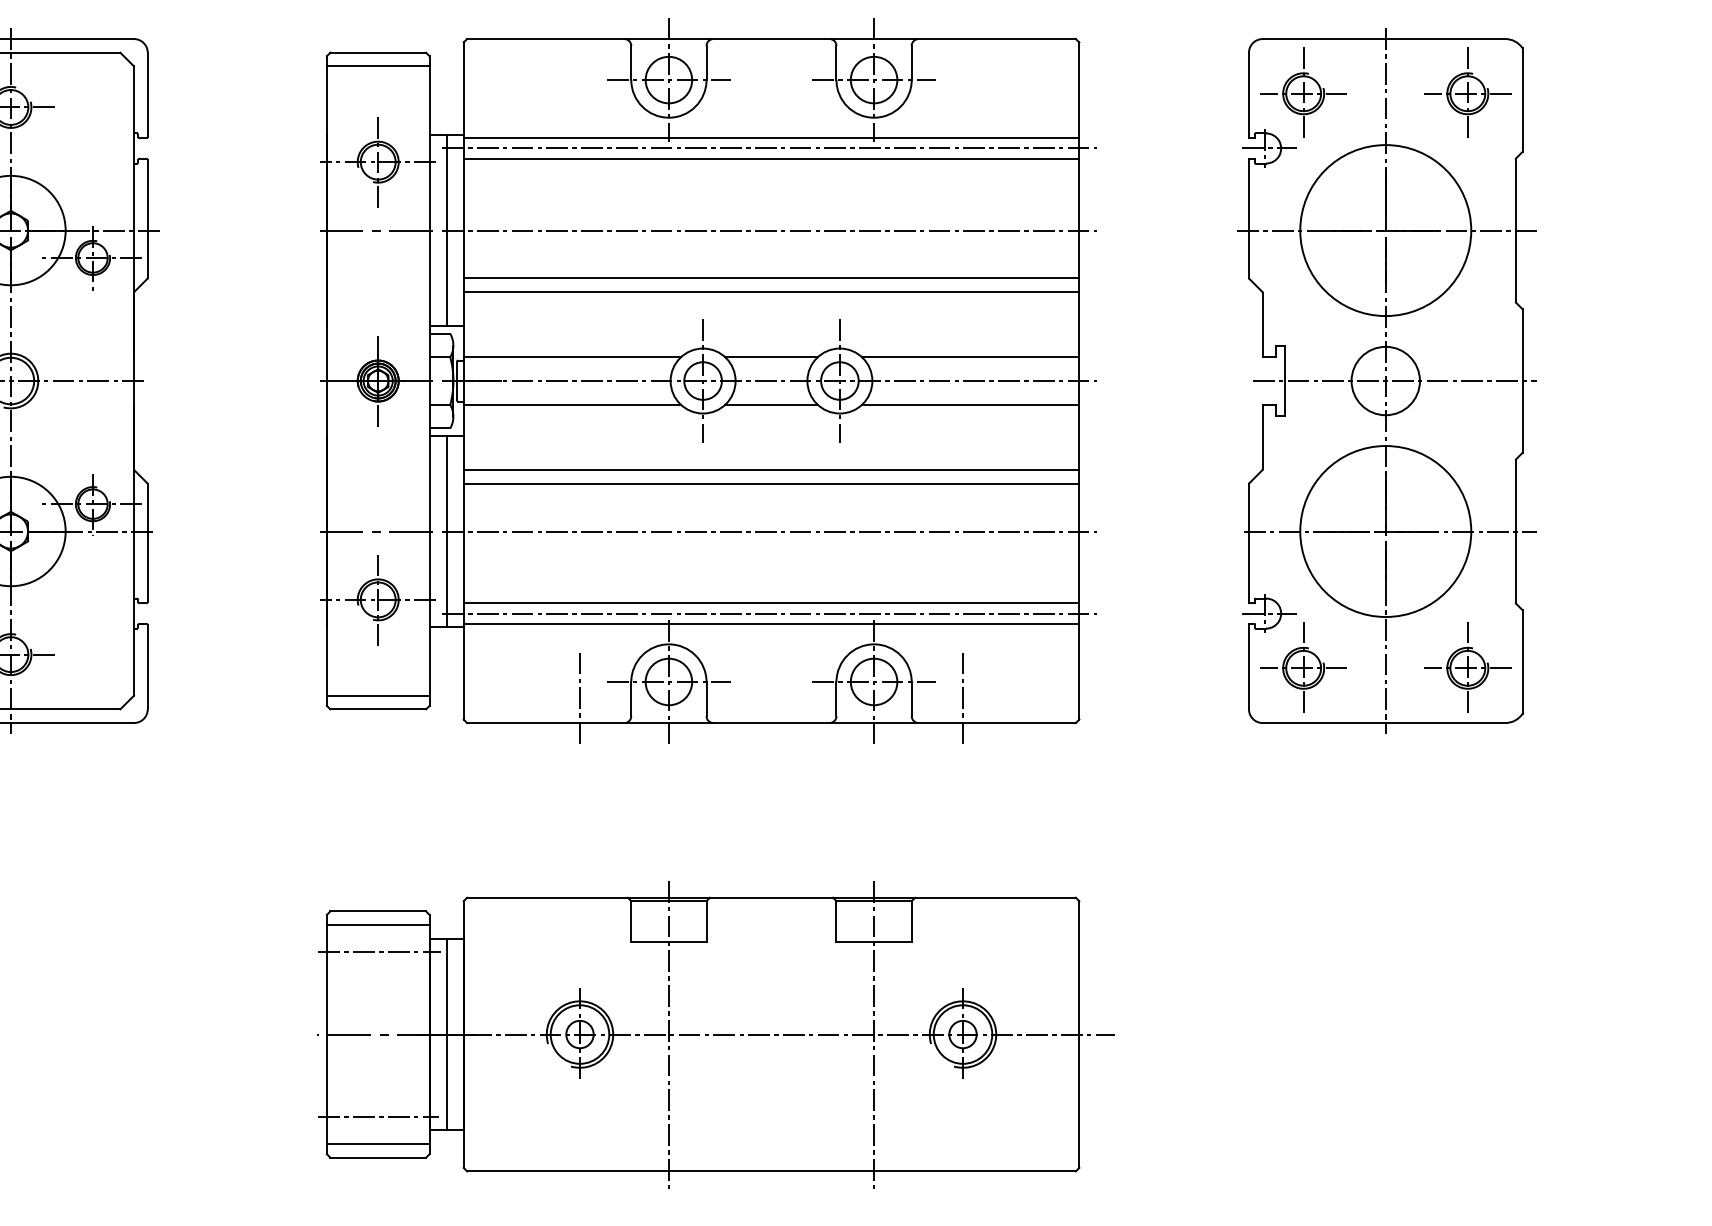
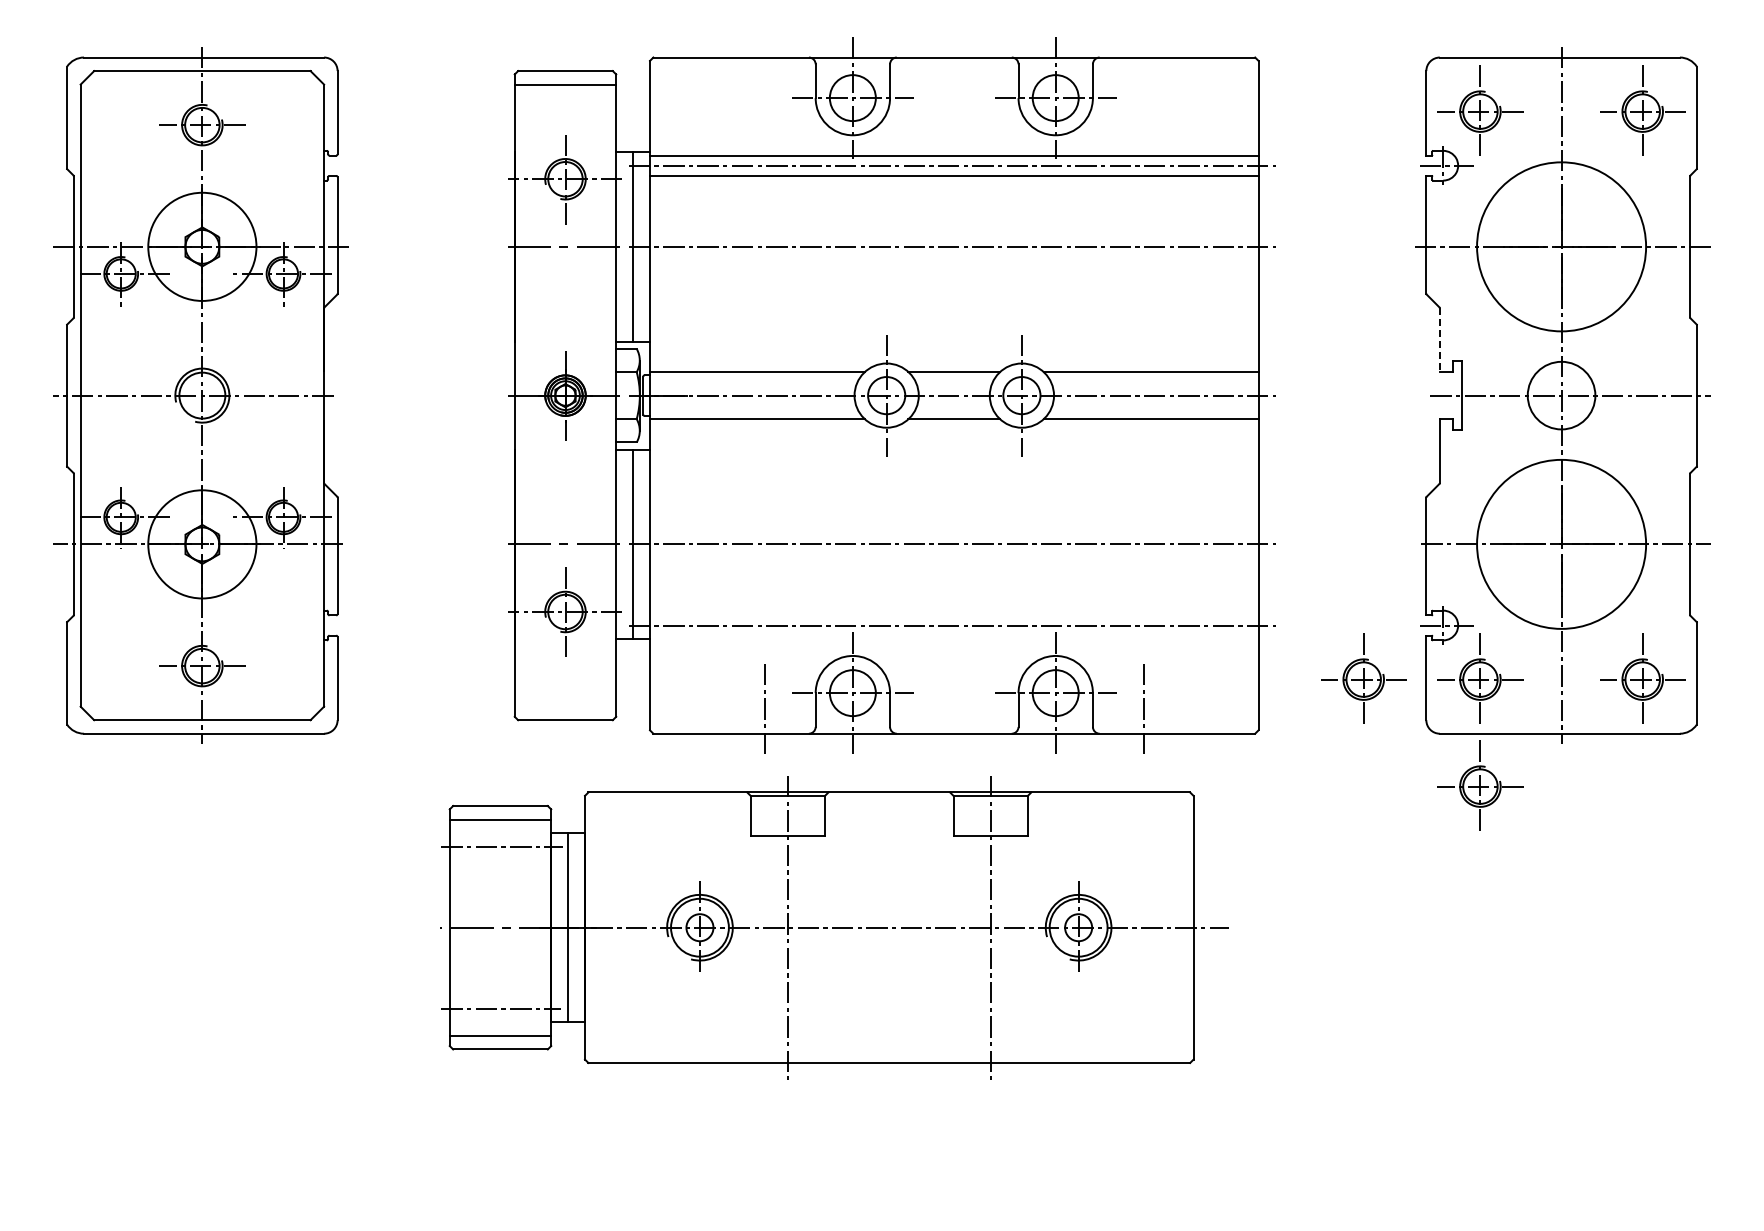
line: (771, 278) -> (954, 294), removed
line: (771, 291) -> (954, 307), removed
line: (1262, 325) -> (1439, 340), solid -> dashed
line: (771, 469) -> (954, 483), removed
line: (771, 484) -> (954, 497), removed
line: (771, 603) -> (954, 615), removed
line: (771, 623) -> (954, 635), removed
part: (1185, 667) -> (1363, 678), added
line: (378, 695) -> (565, 706), removed
part: (1303, 775) -> (1480, 785), added
part: (716, 1034) -> (834, 927), moved

